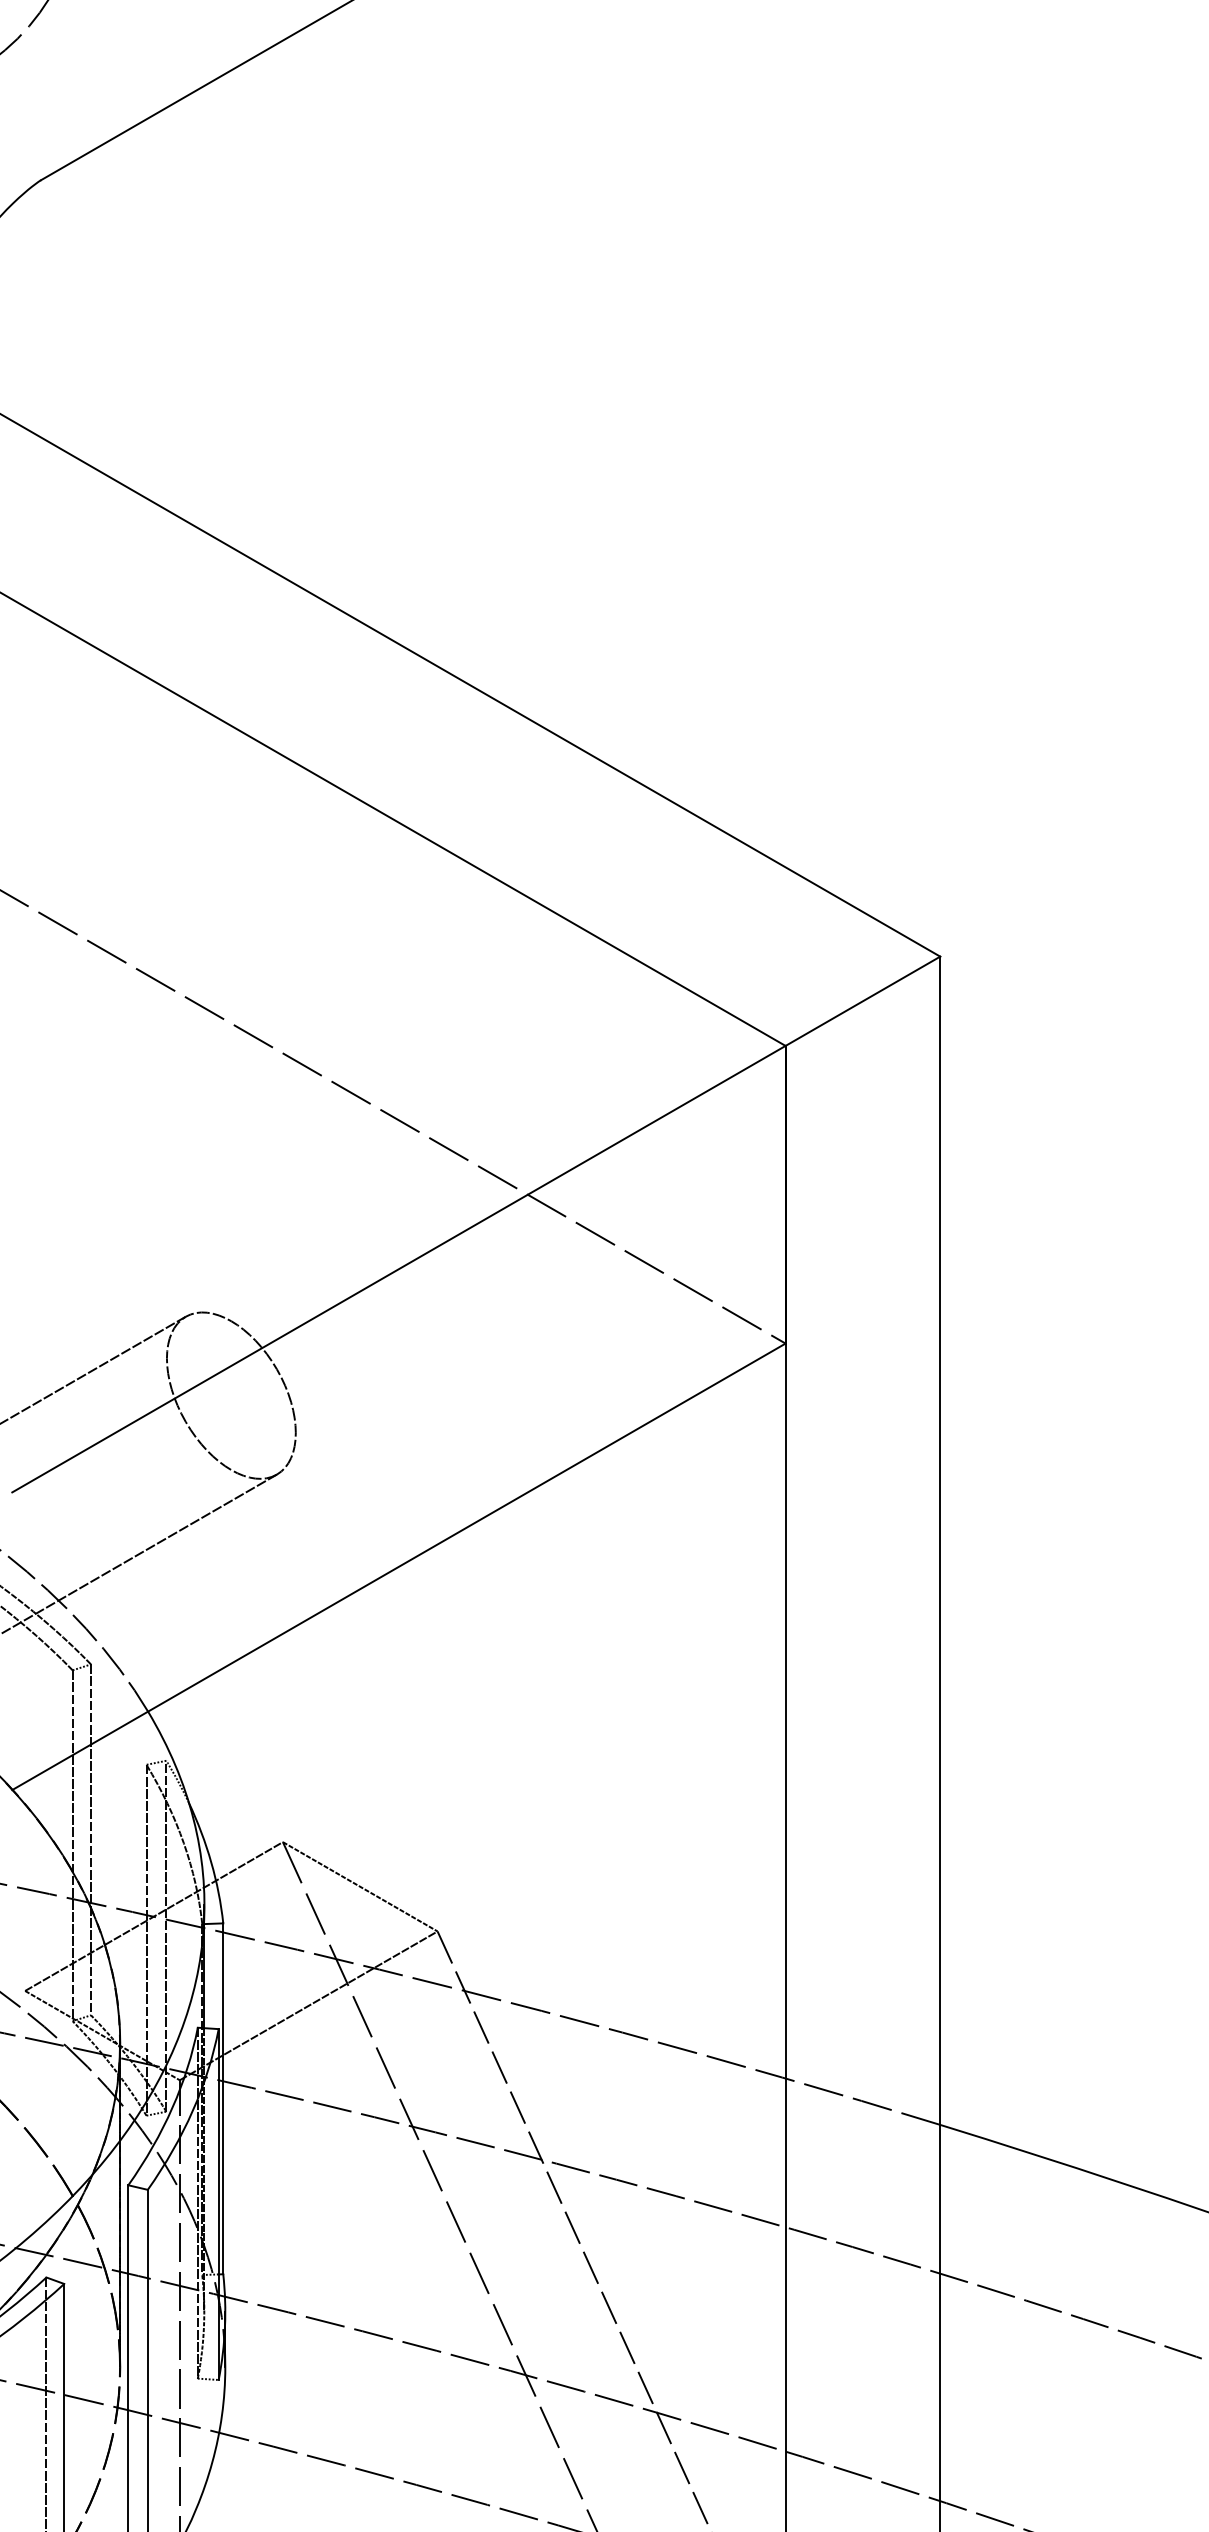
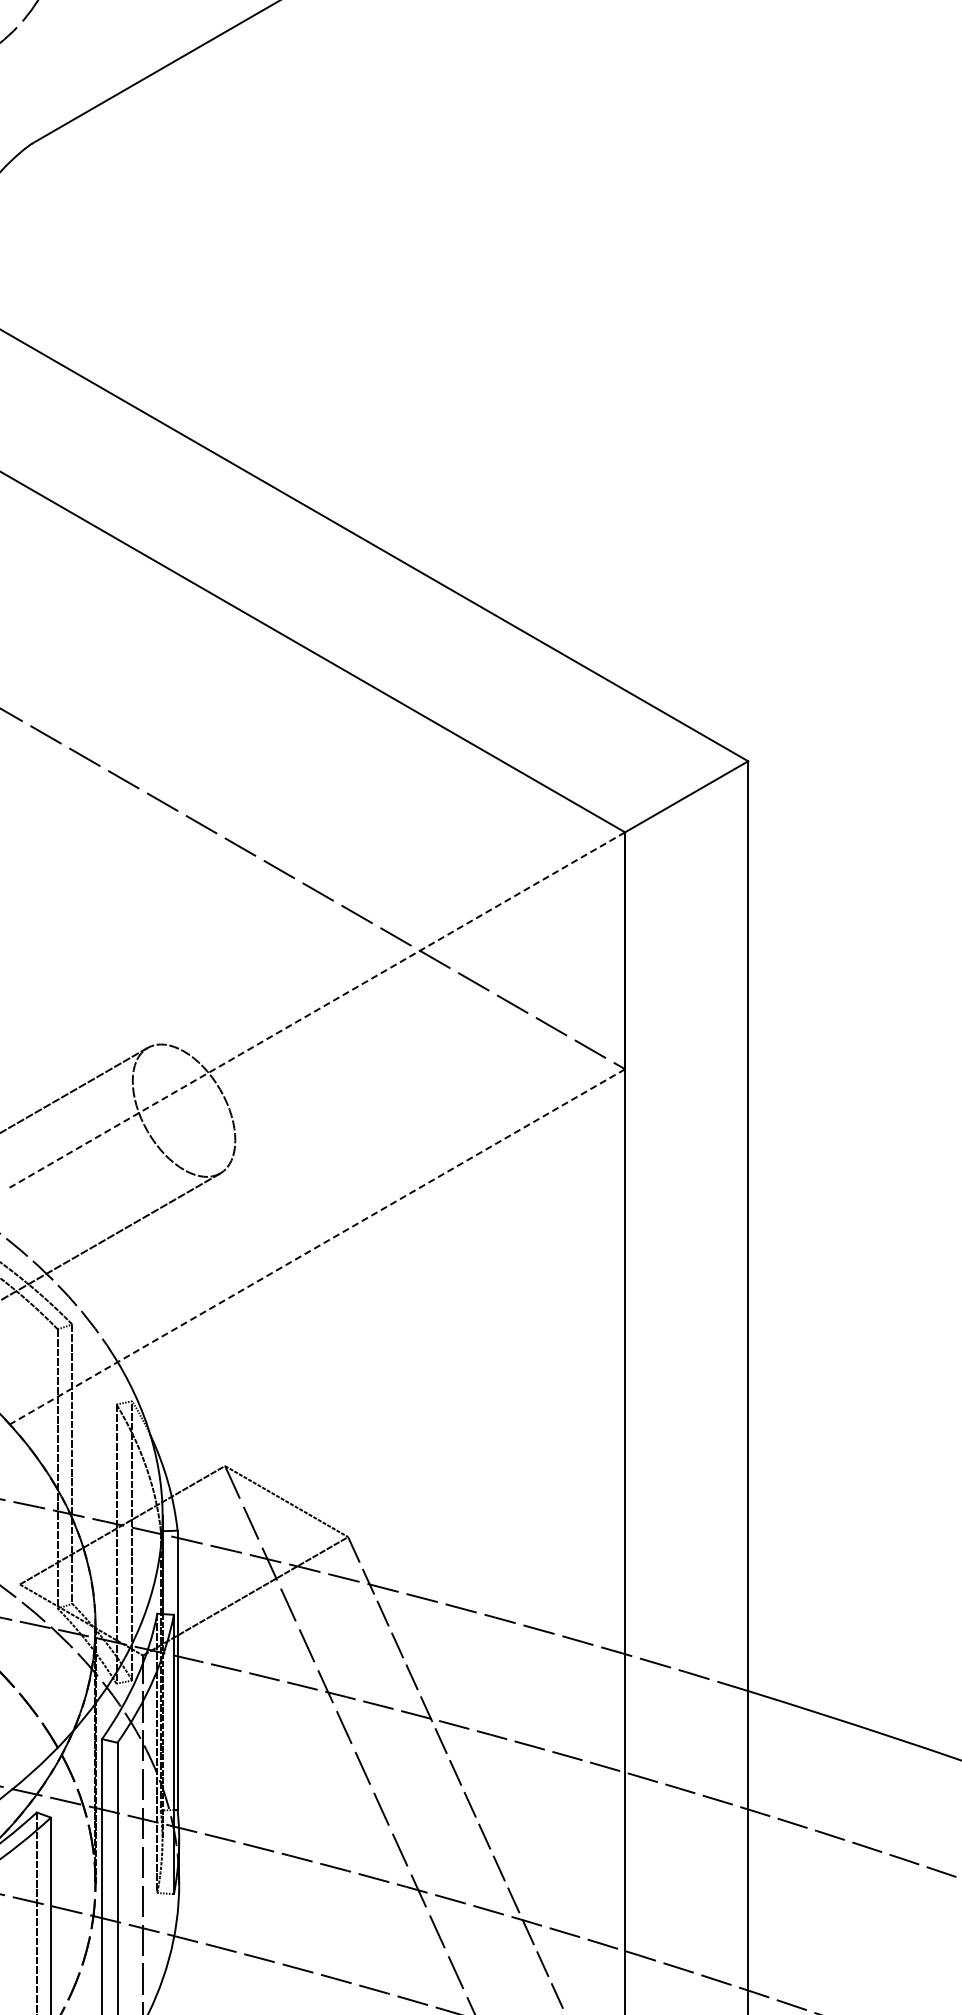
line: (397, 1269) -> (316, 1010), solid -> dashed
line: (397, 1567) -> (316, 1247), solid -> dashed

